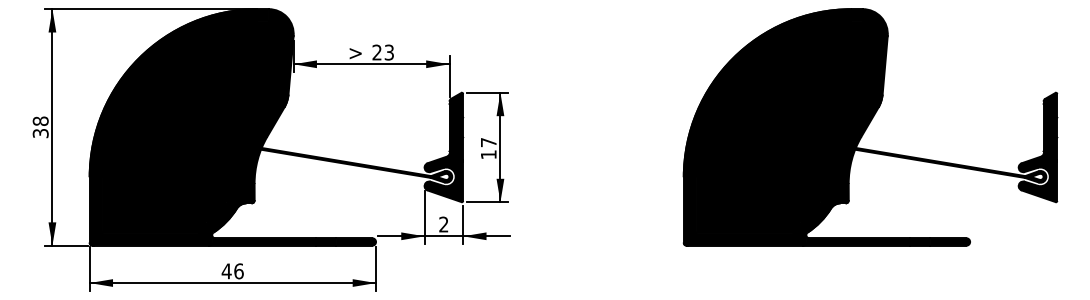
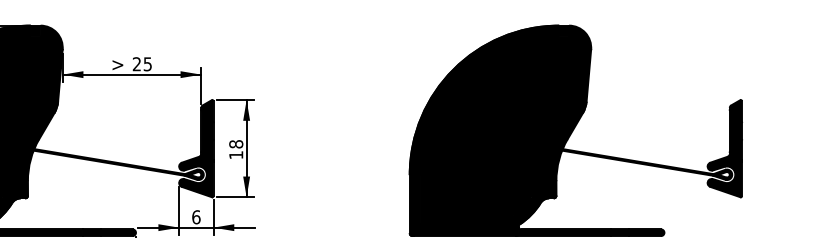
text: (389, 51) -> (147, 63), 23 -> 25
text: (488, 142) -> (236, 144), 17 -> 18
text: (443, 224) -> (195, 217), 2 -> 6

